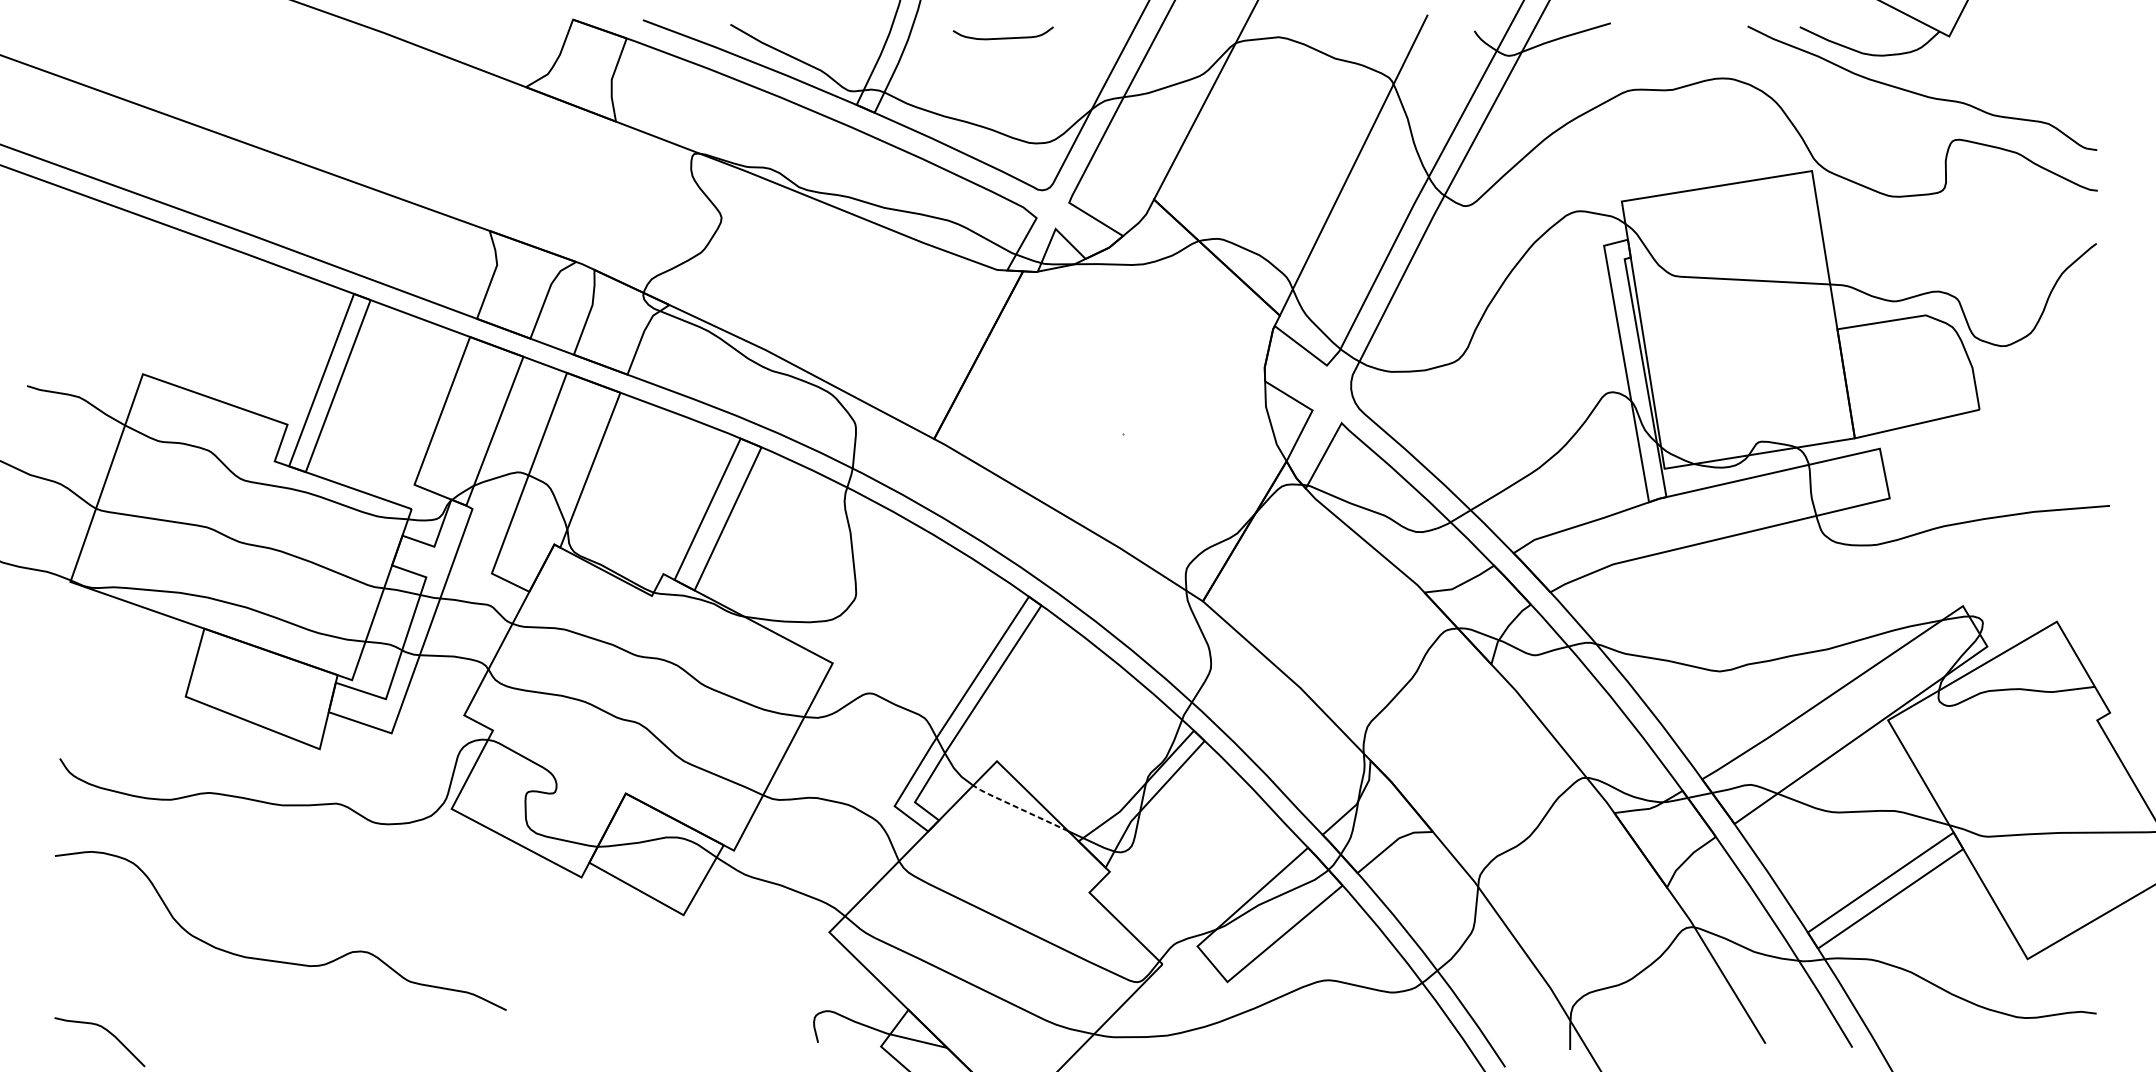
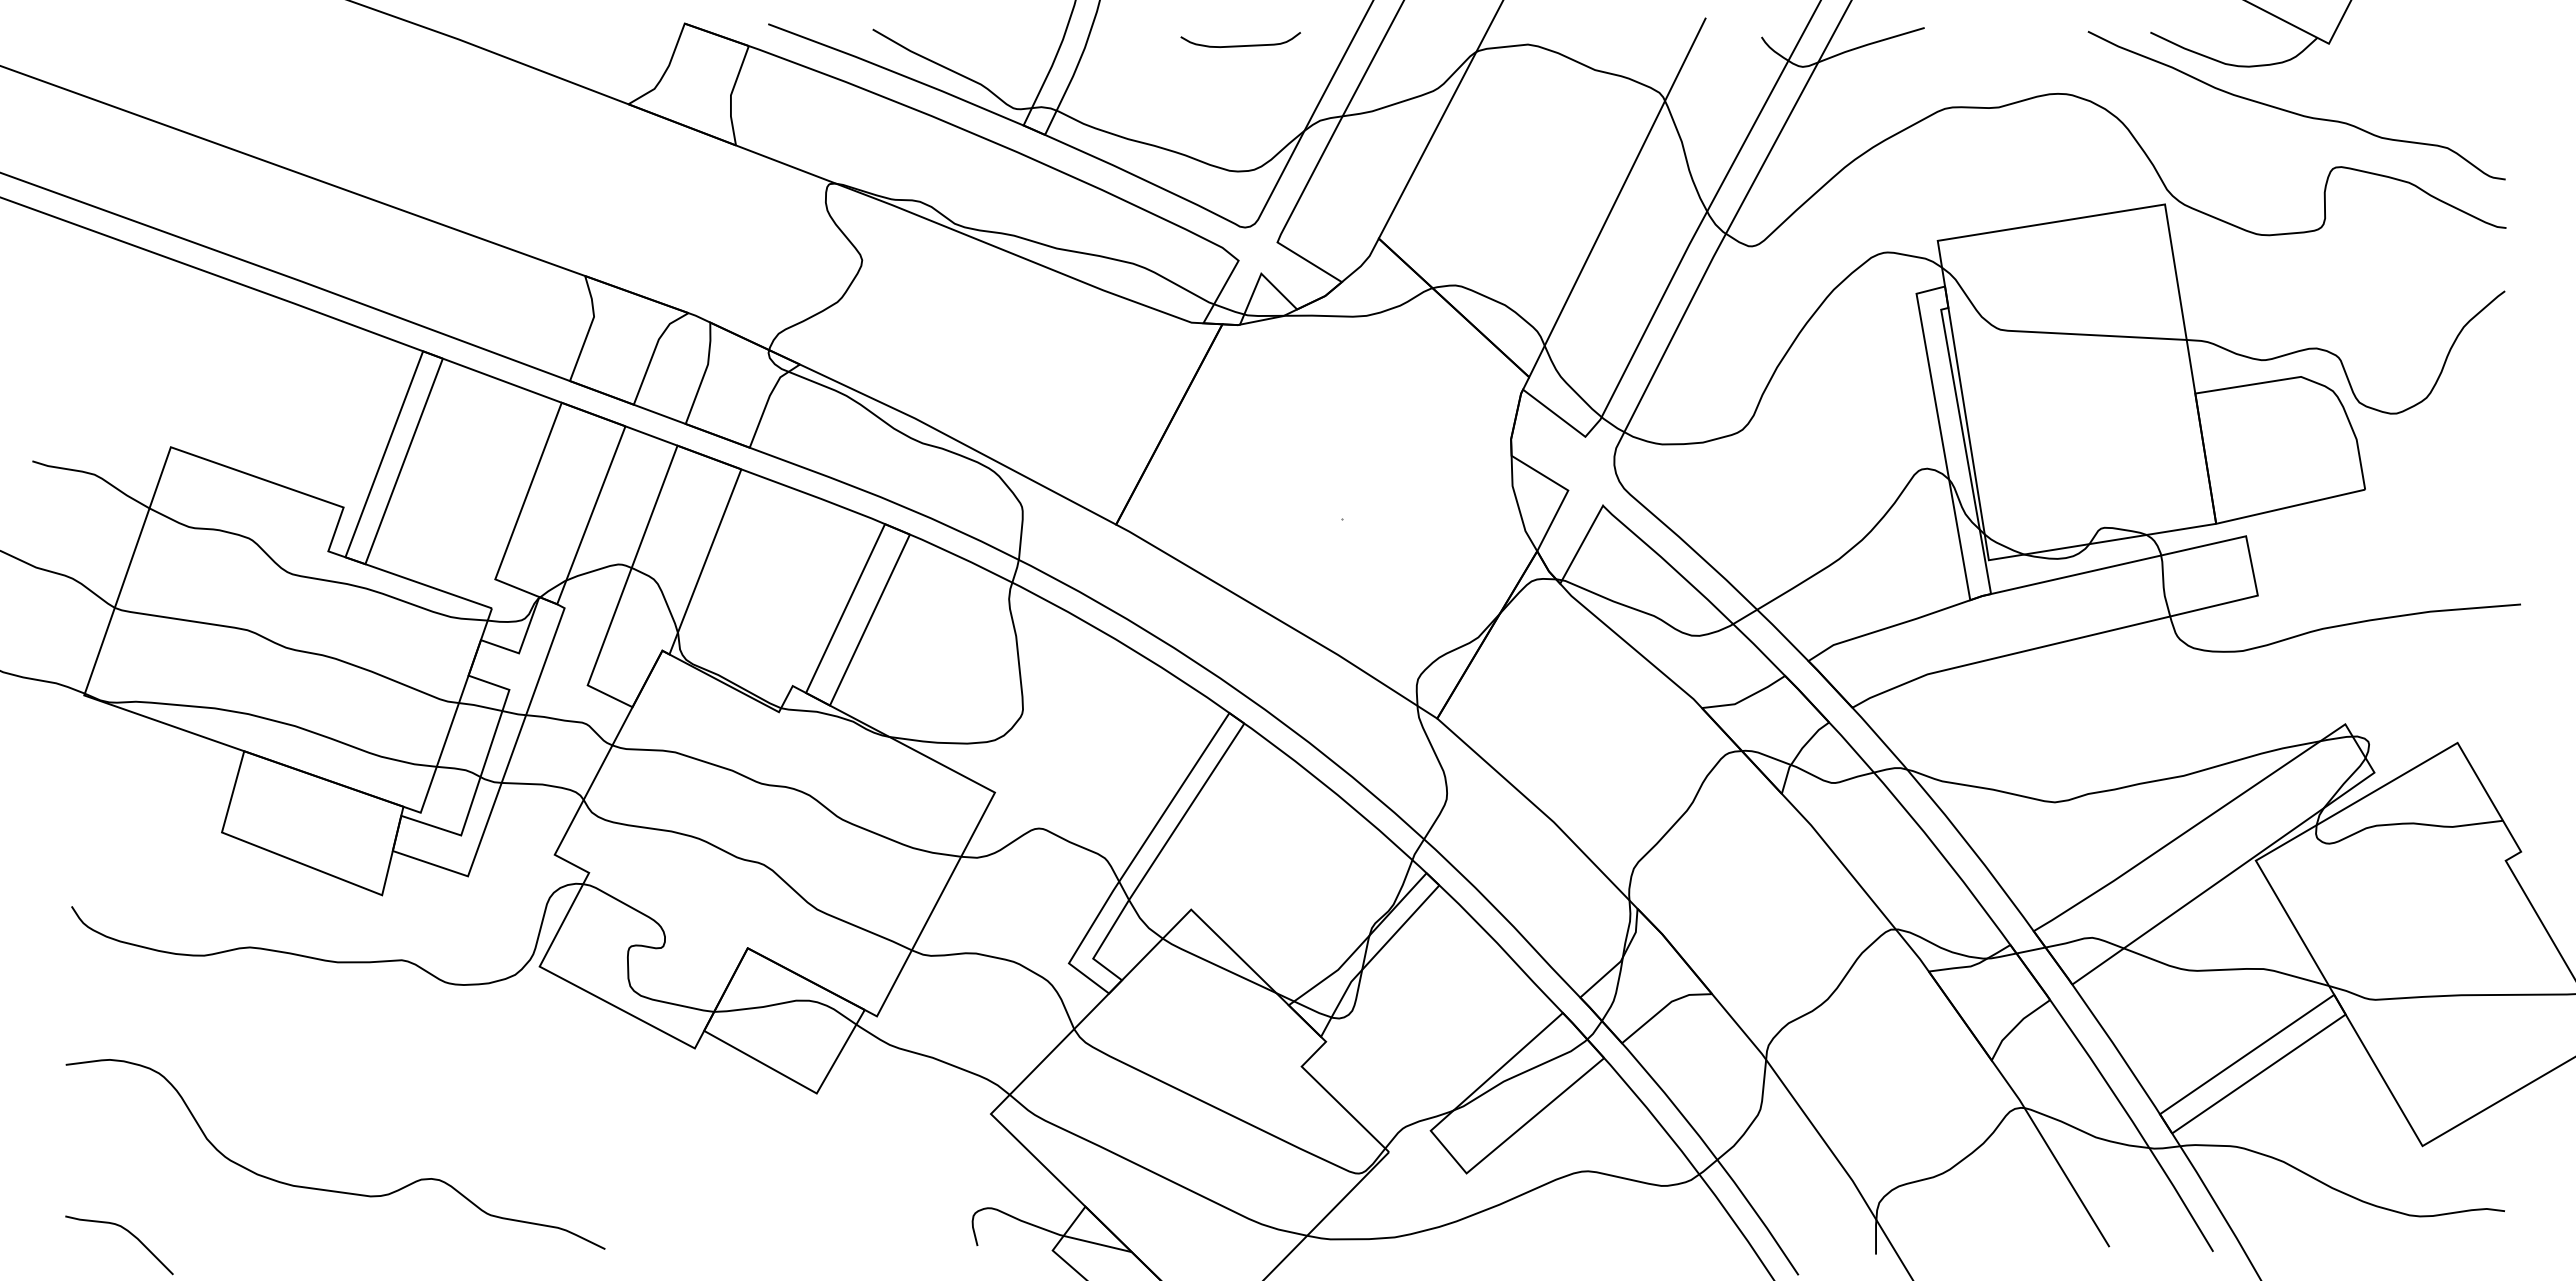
curve: (1003, 37) -> (1240, 45), moved
line: (1018, 808) -> (1217, 965), dashed -> solid
curve: (275, 960) -> (329, 1189), moved

